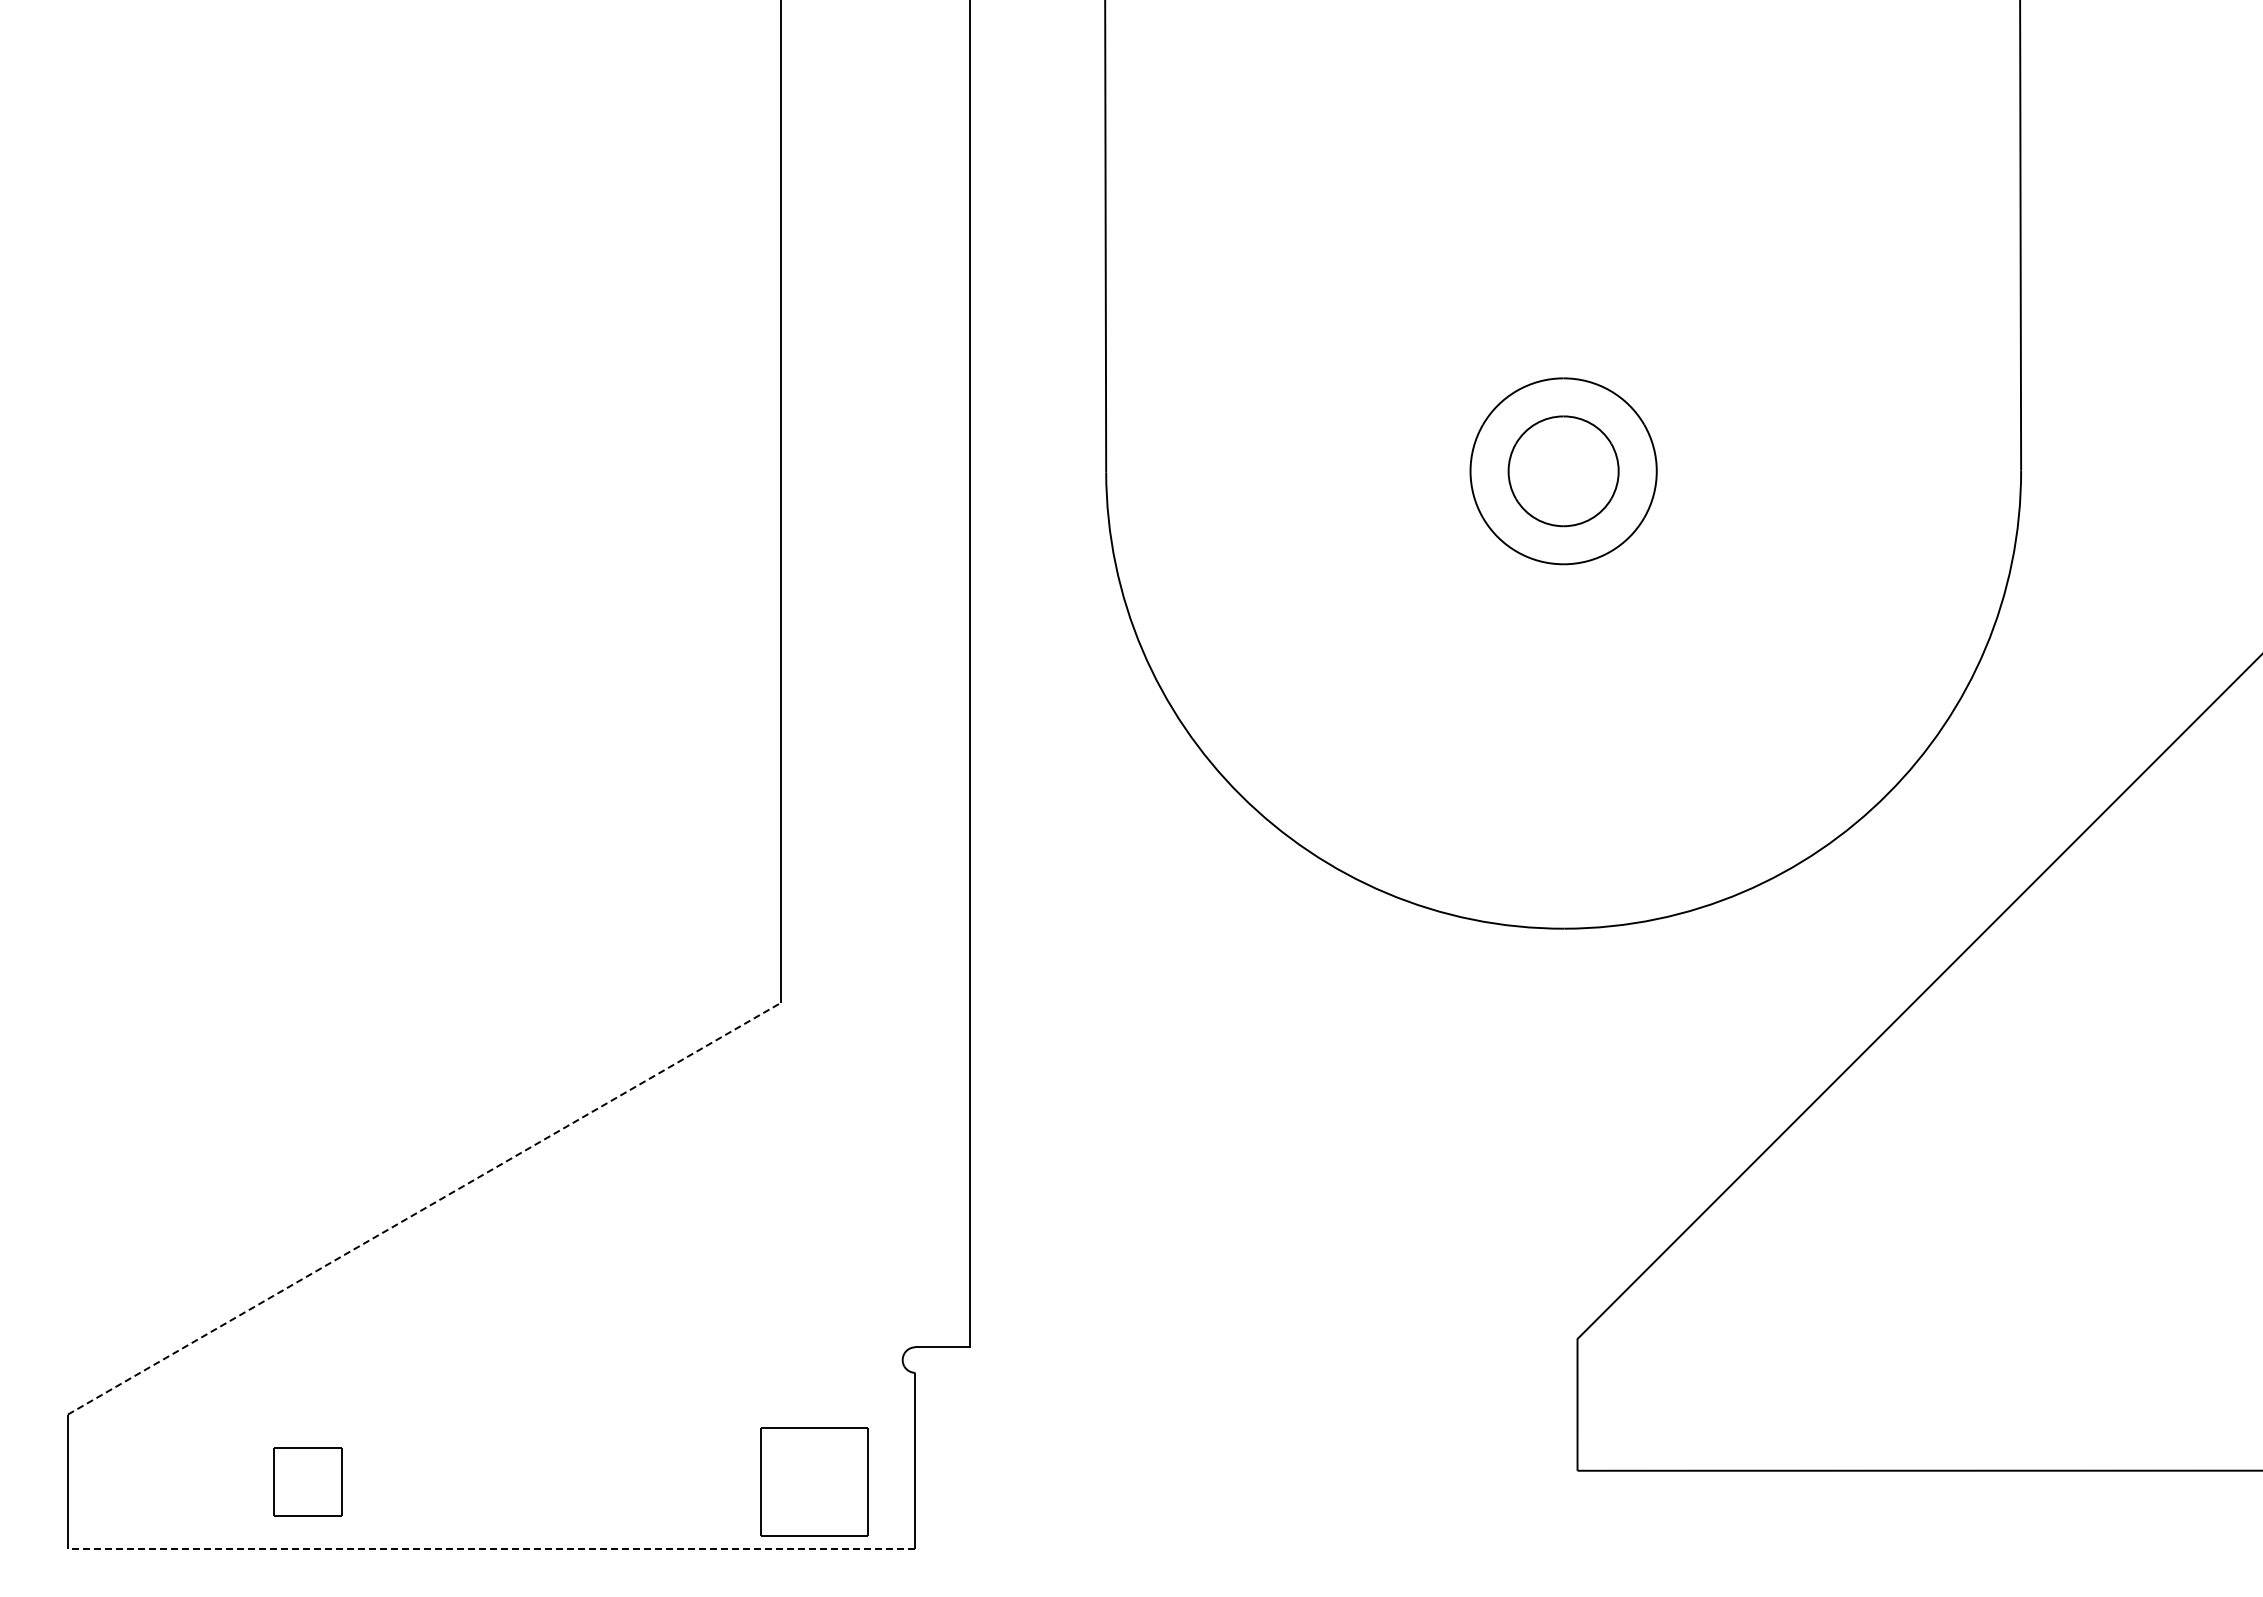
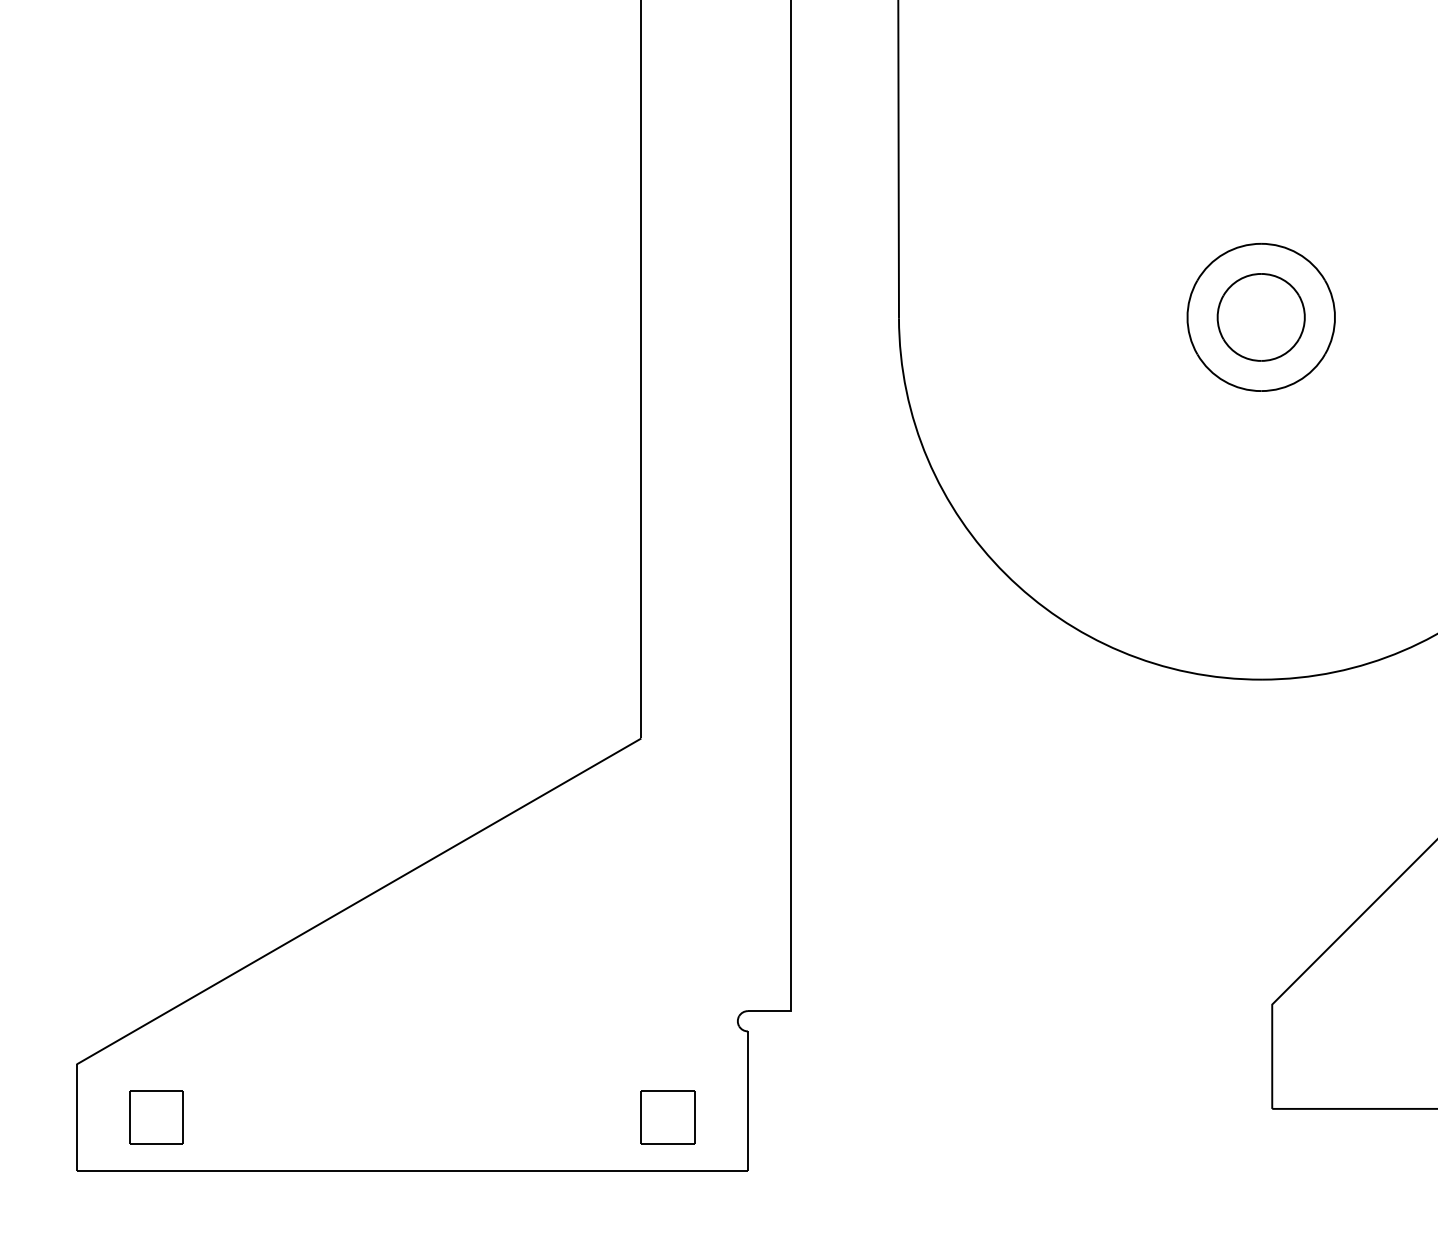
line: (424, 1208) -> (359, 901), dashed -> solid
part: (307, 1481) -> (156, 1117), moved
part: (814, 1481) -> (667, 1117), size x0.62
line: (491, 1549) -> (412, 1171), dashed -> solid

